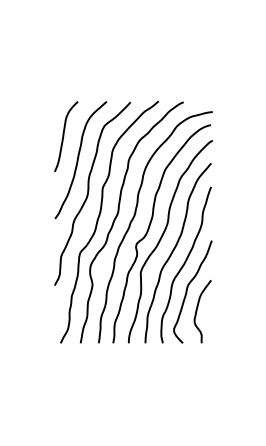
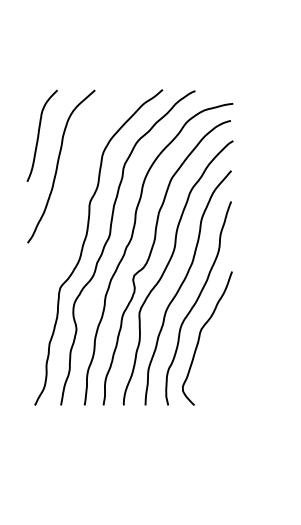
curve: (89, 191) -> (72, 207), removed
curve: (197, 311) -> (213, 363), removed

